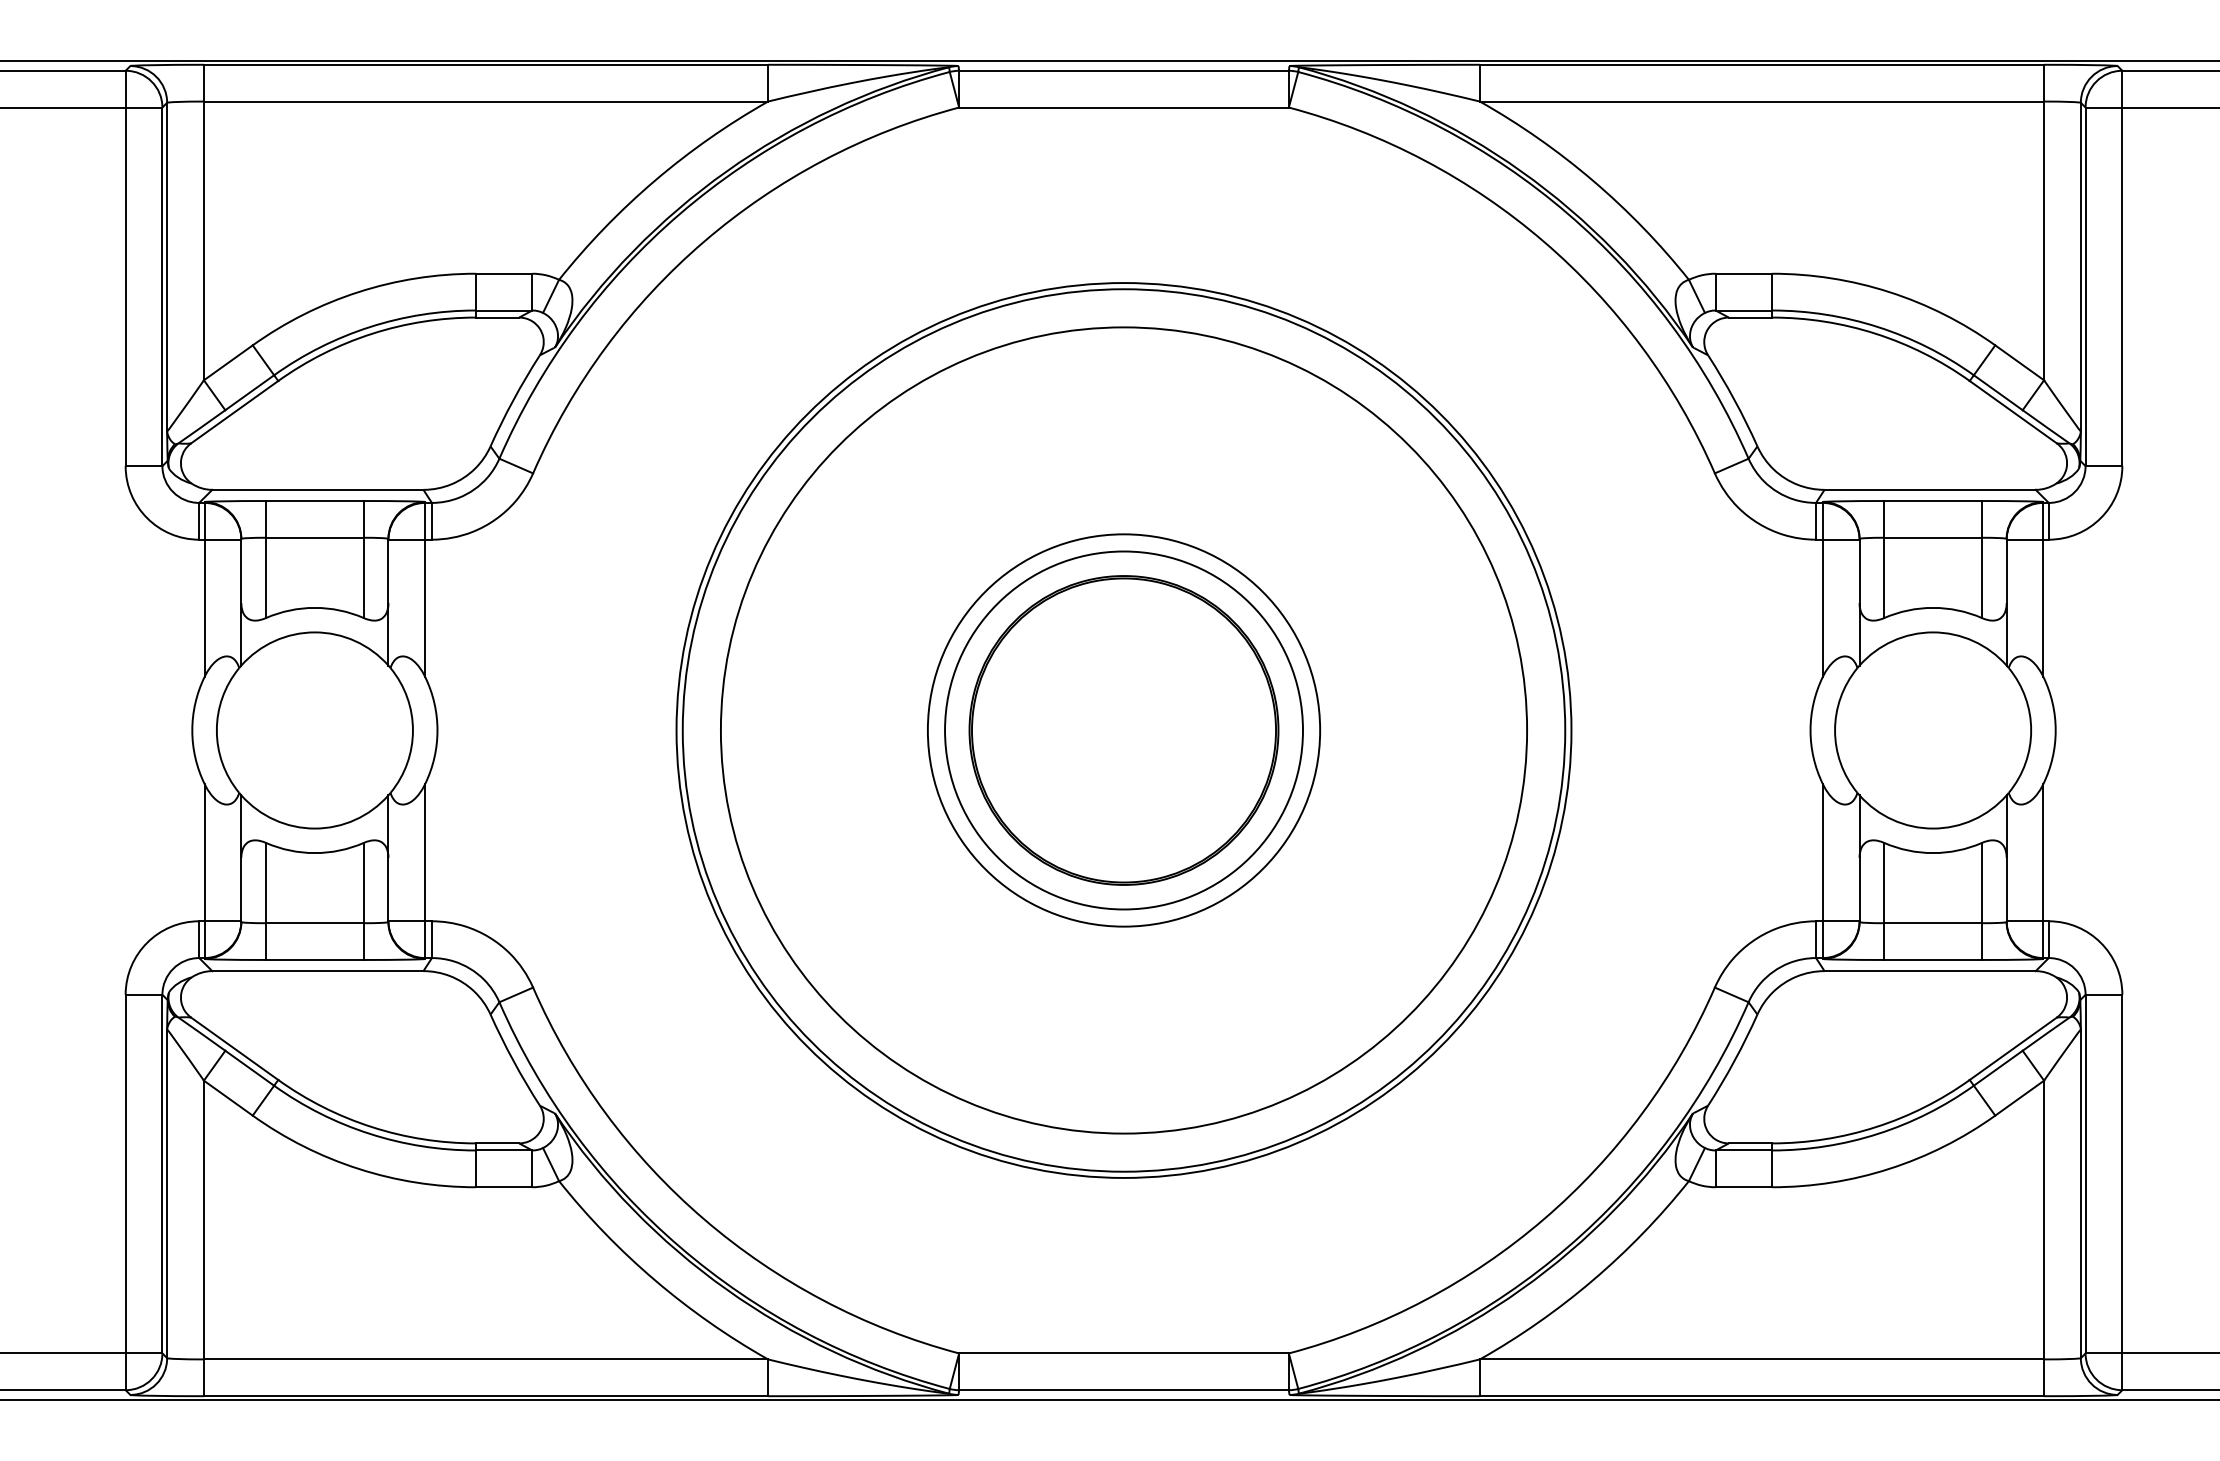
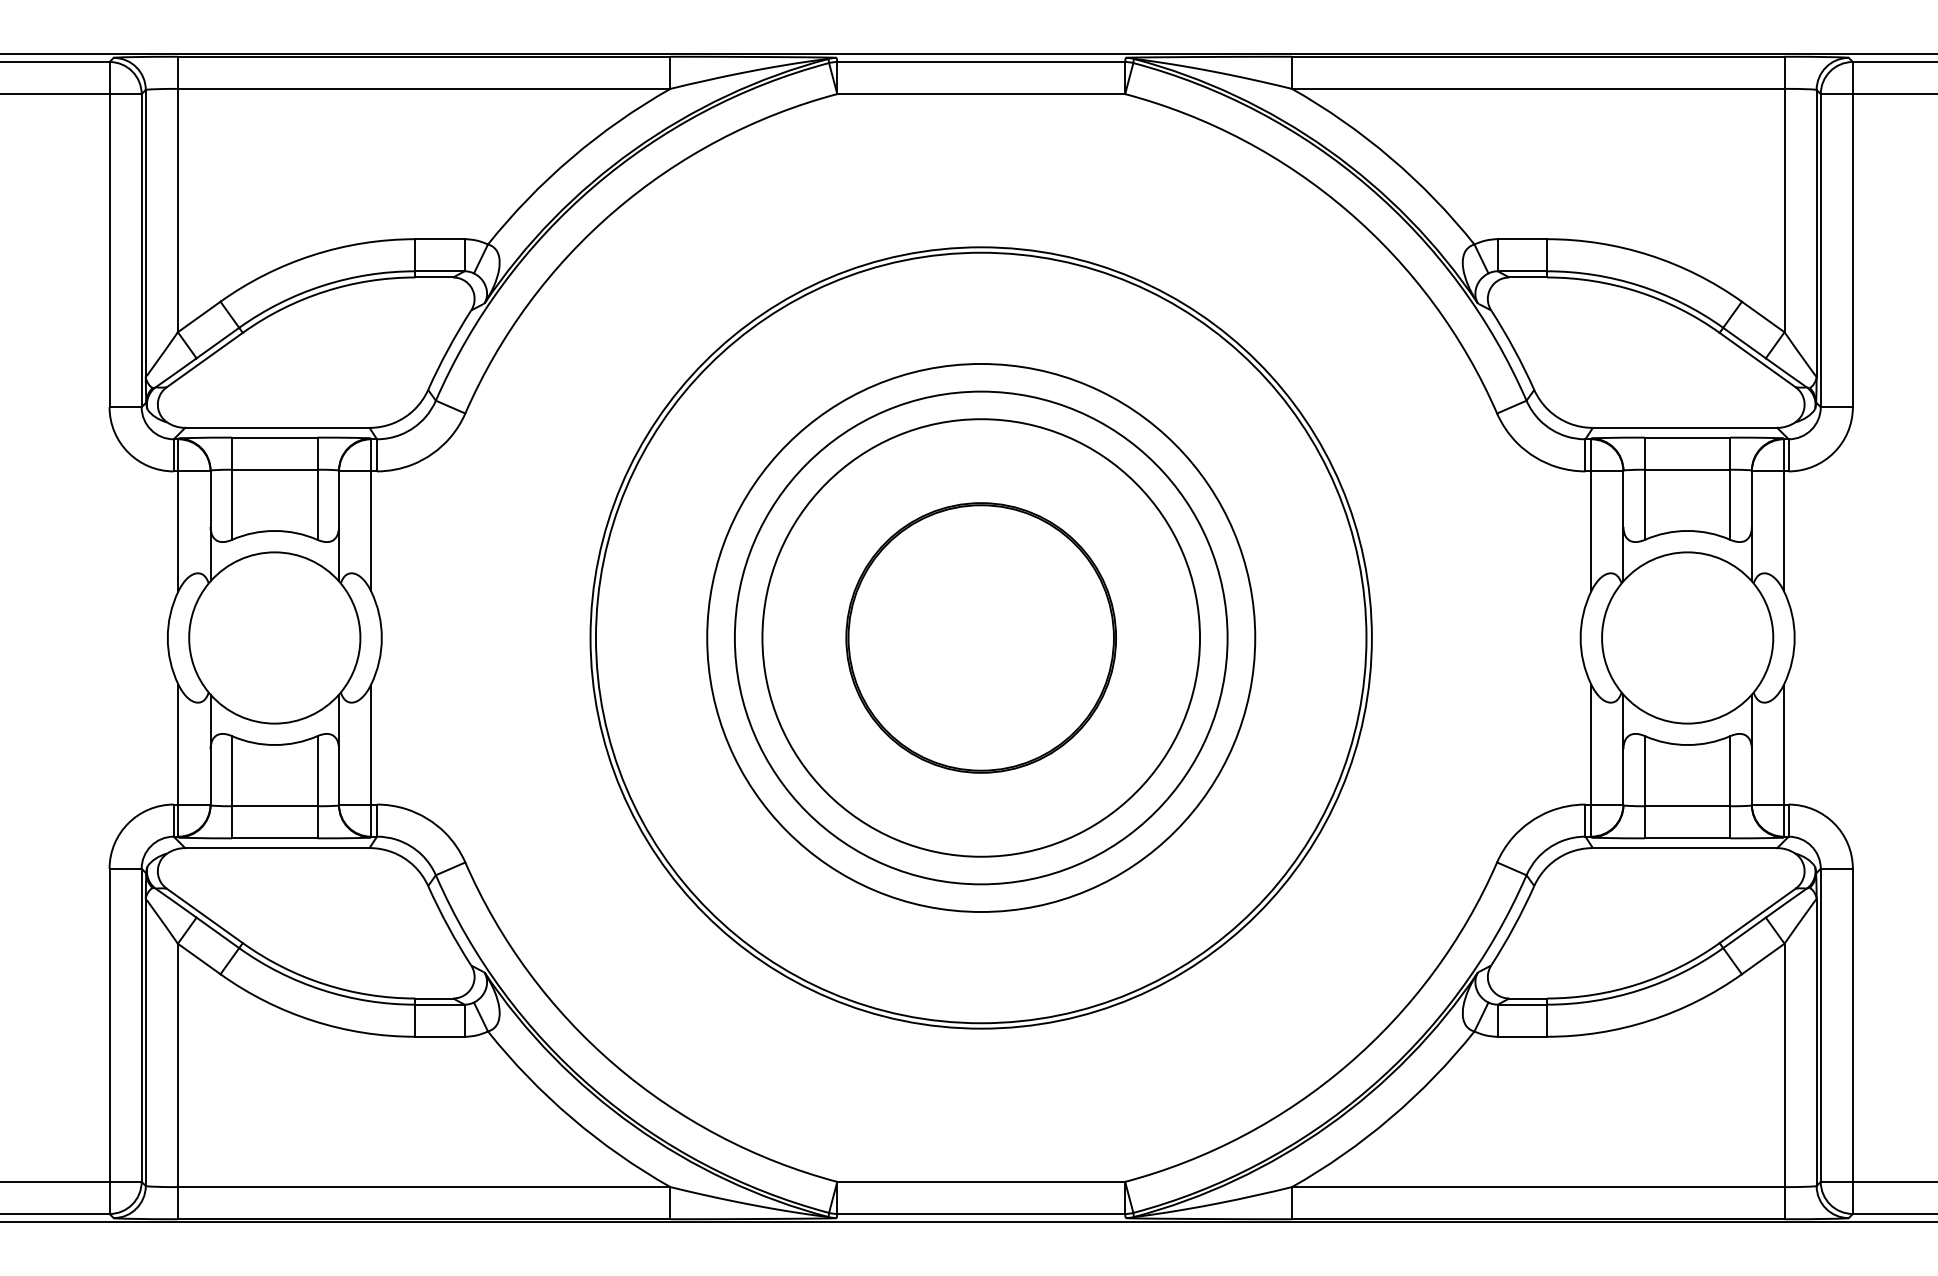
circle: (1123, 730) -> (980, 638), size x0.7
circle: (1123, 730) -> (980, 638), size x1.4
circle: (1123, 730) -> (980, 638), size x1.6

